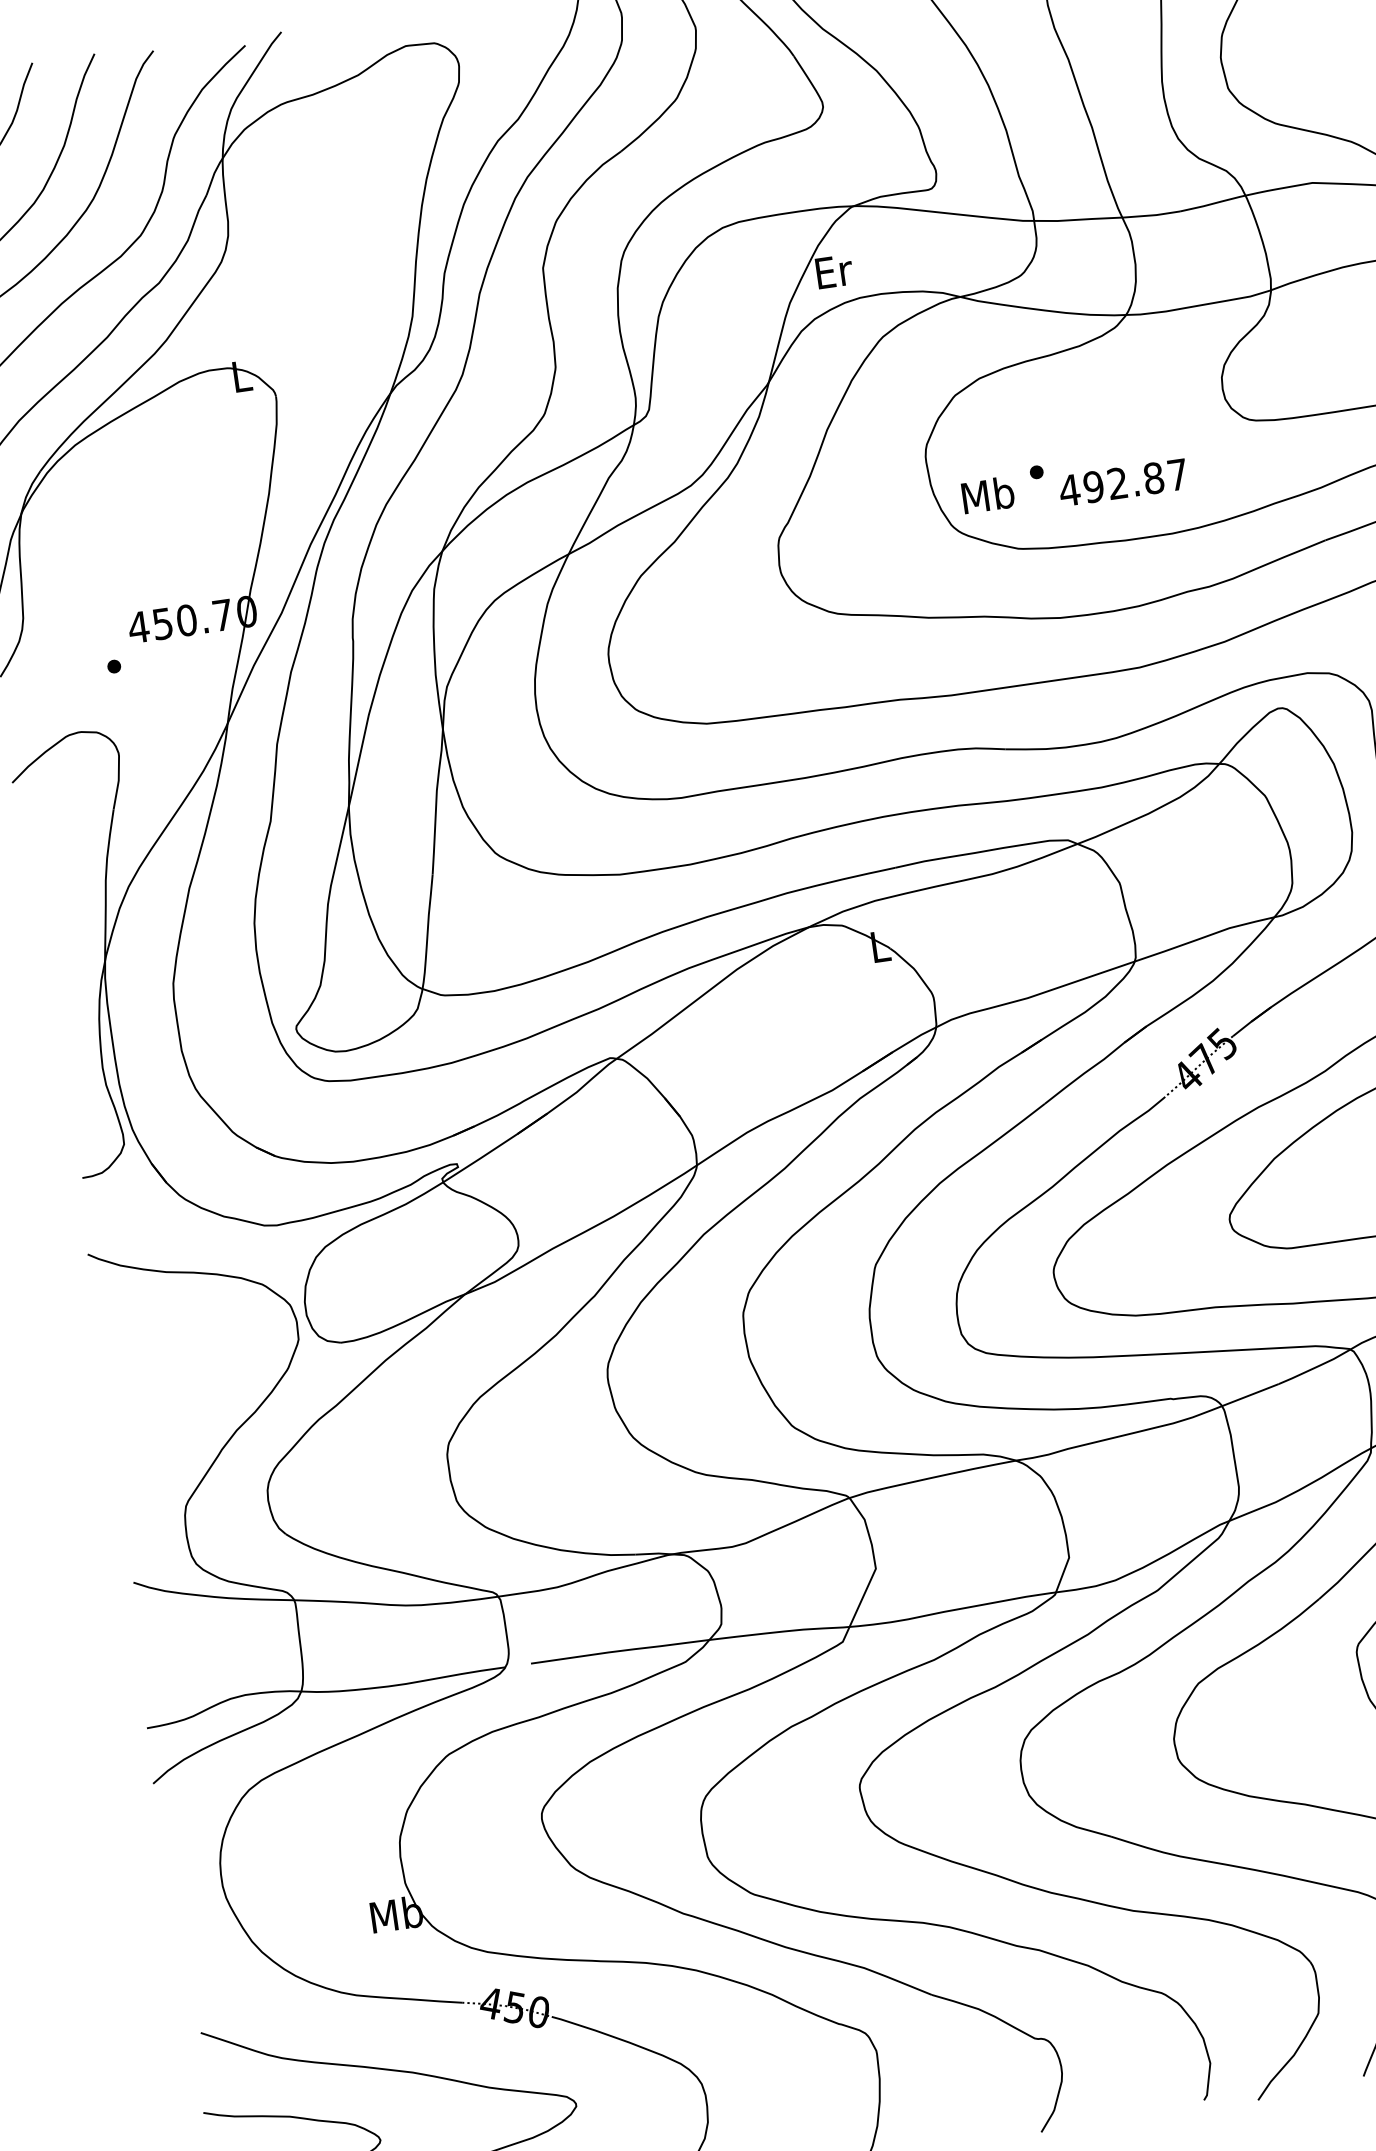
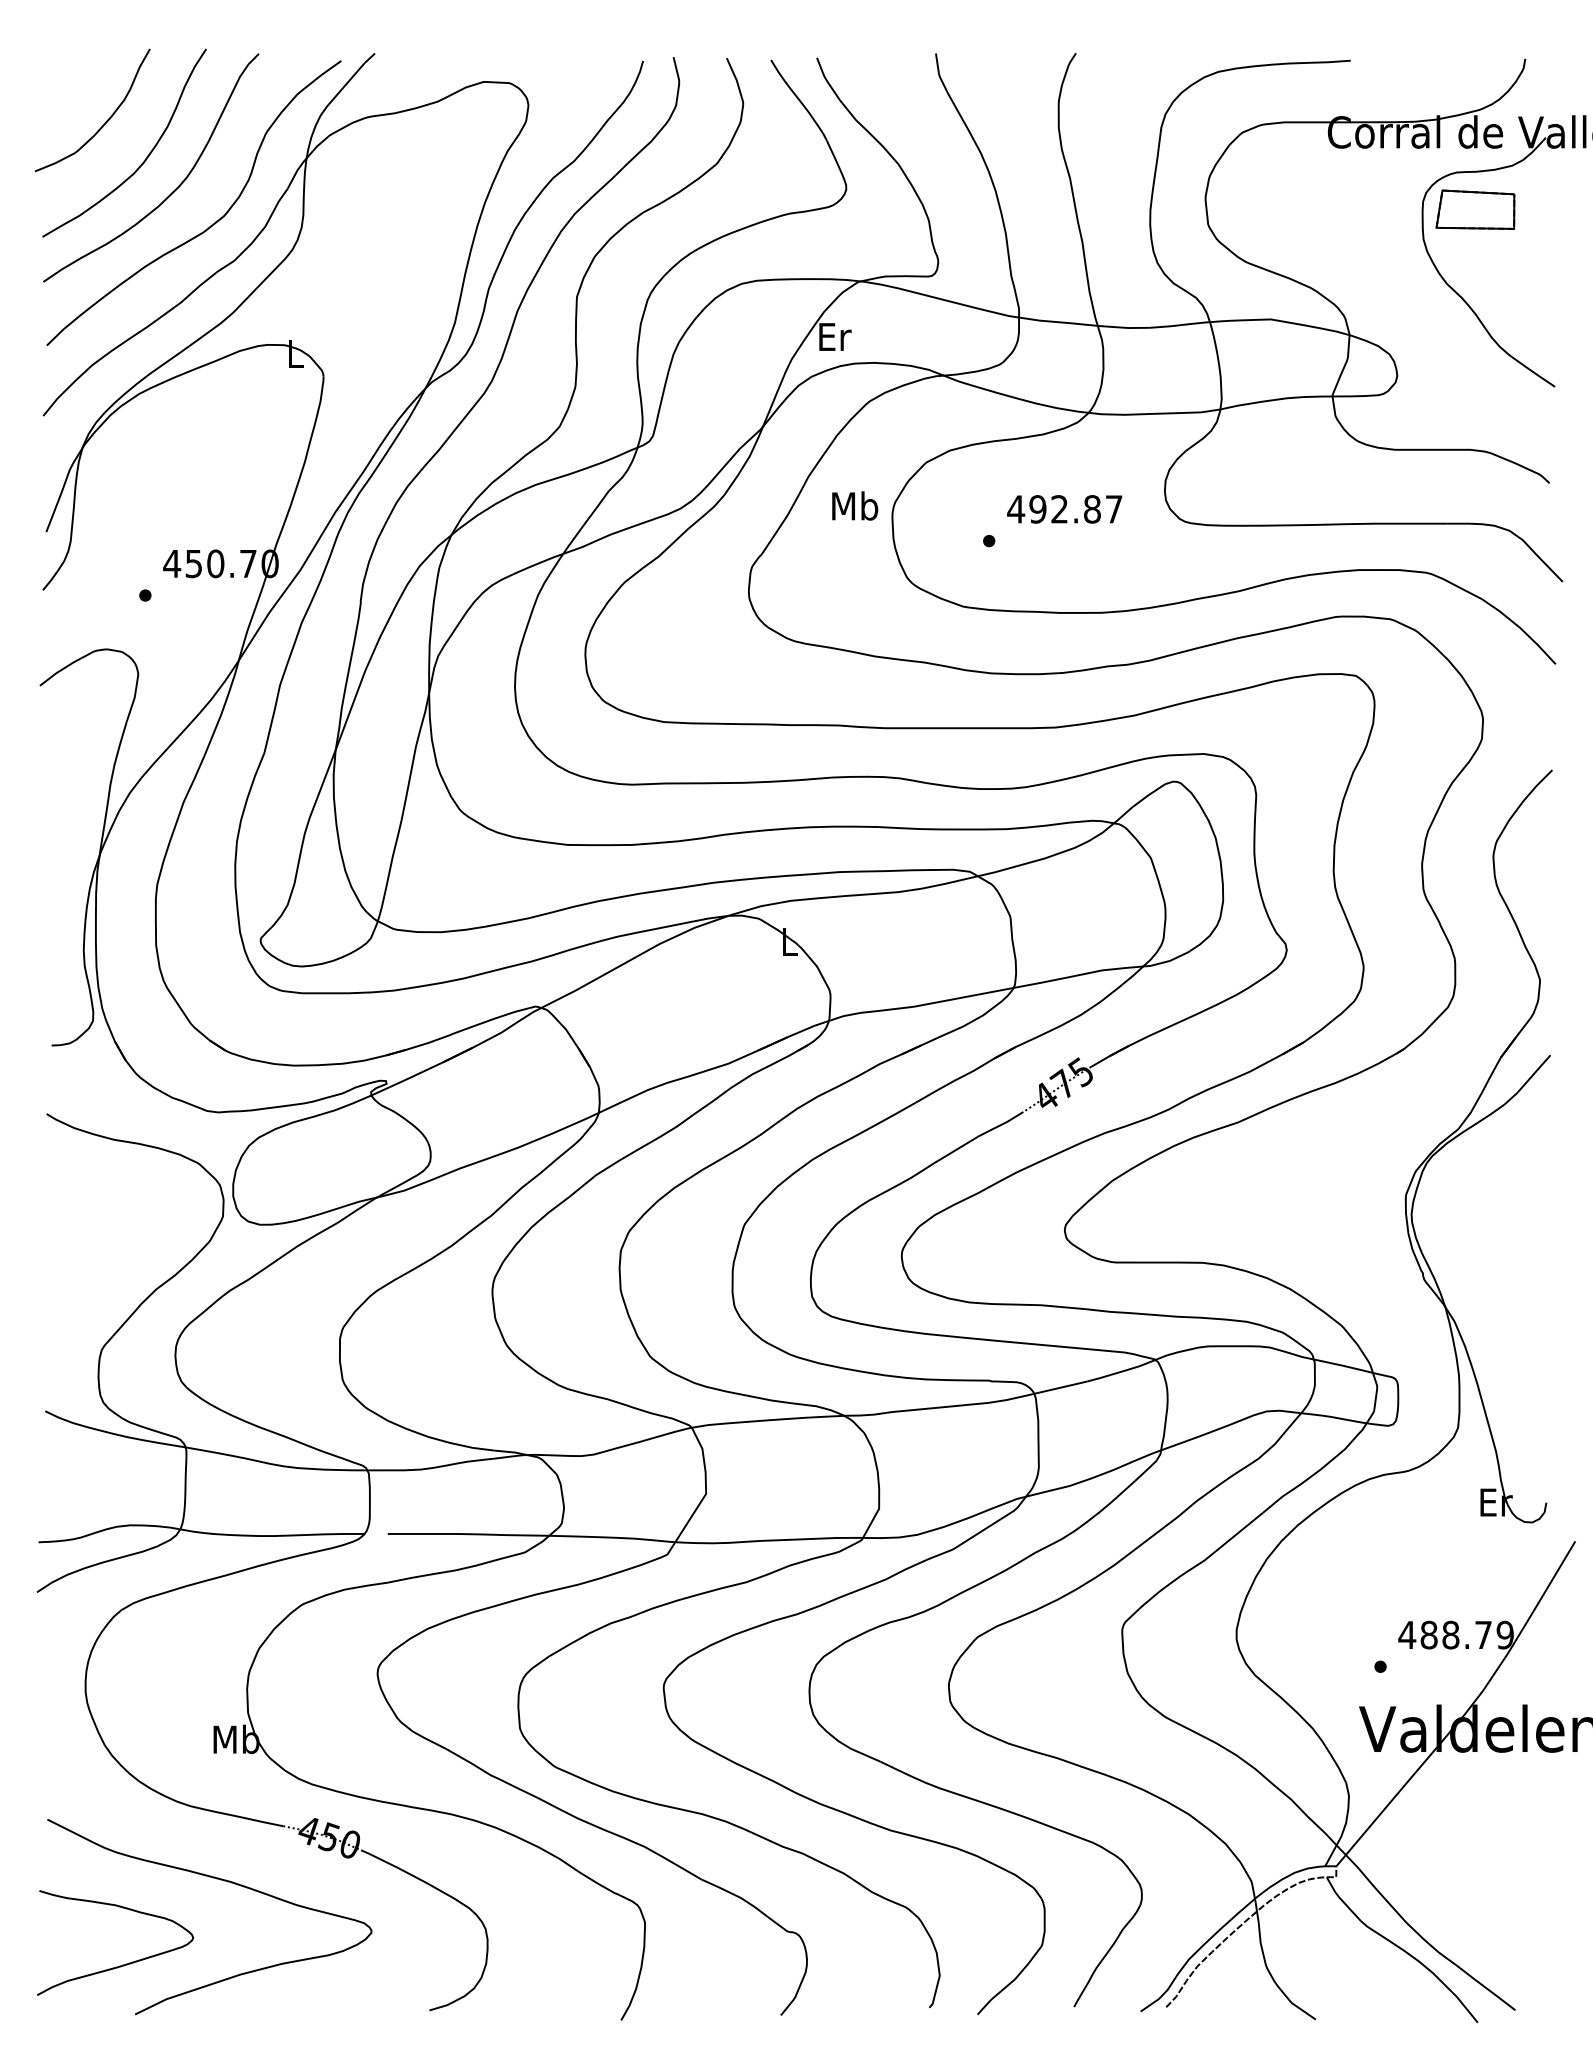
text: (1123, 482) -> (1064, 509), moved
text: (988, 494) -> (855, 505), moved

